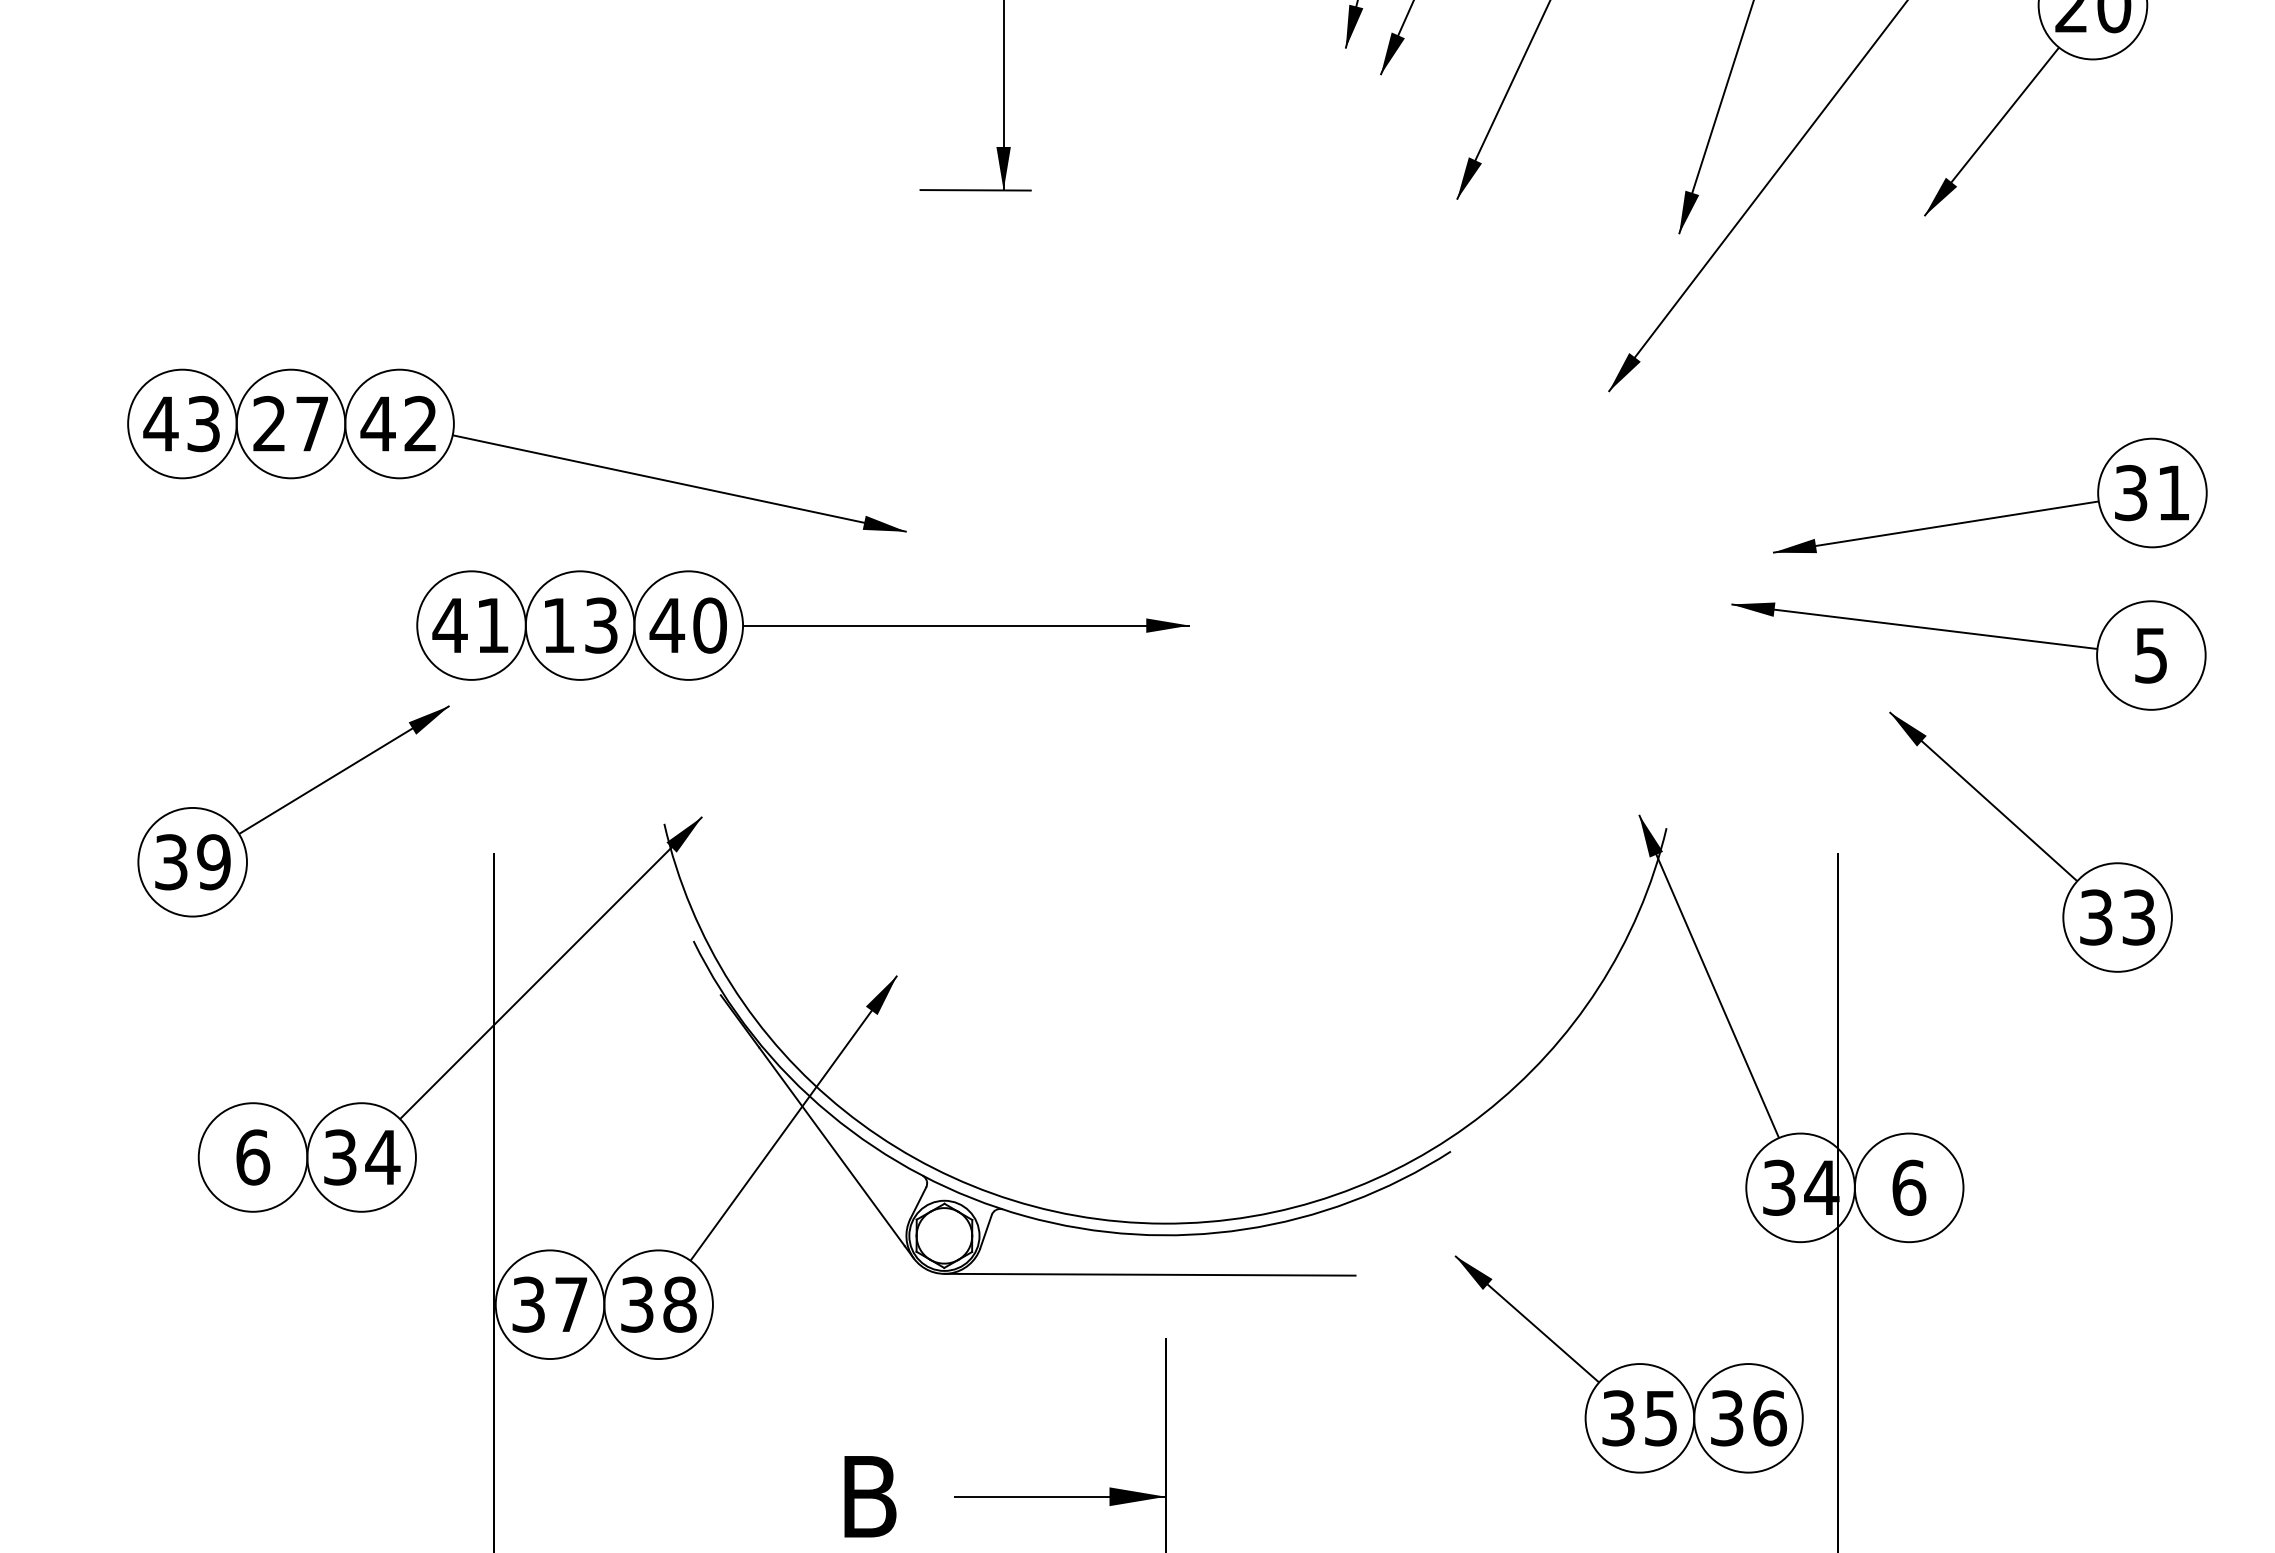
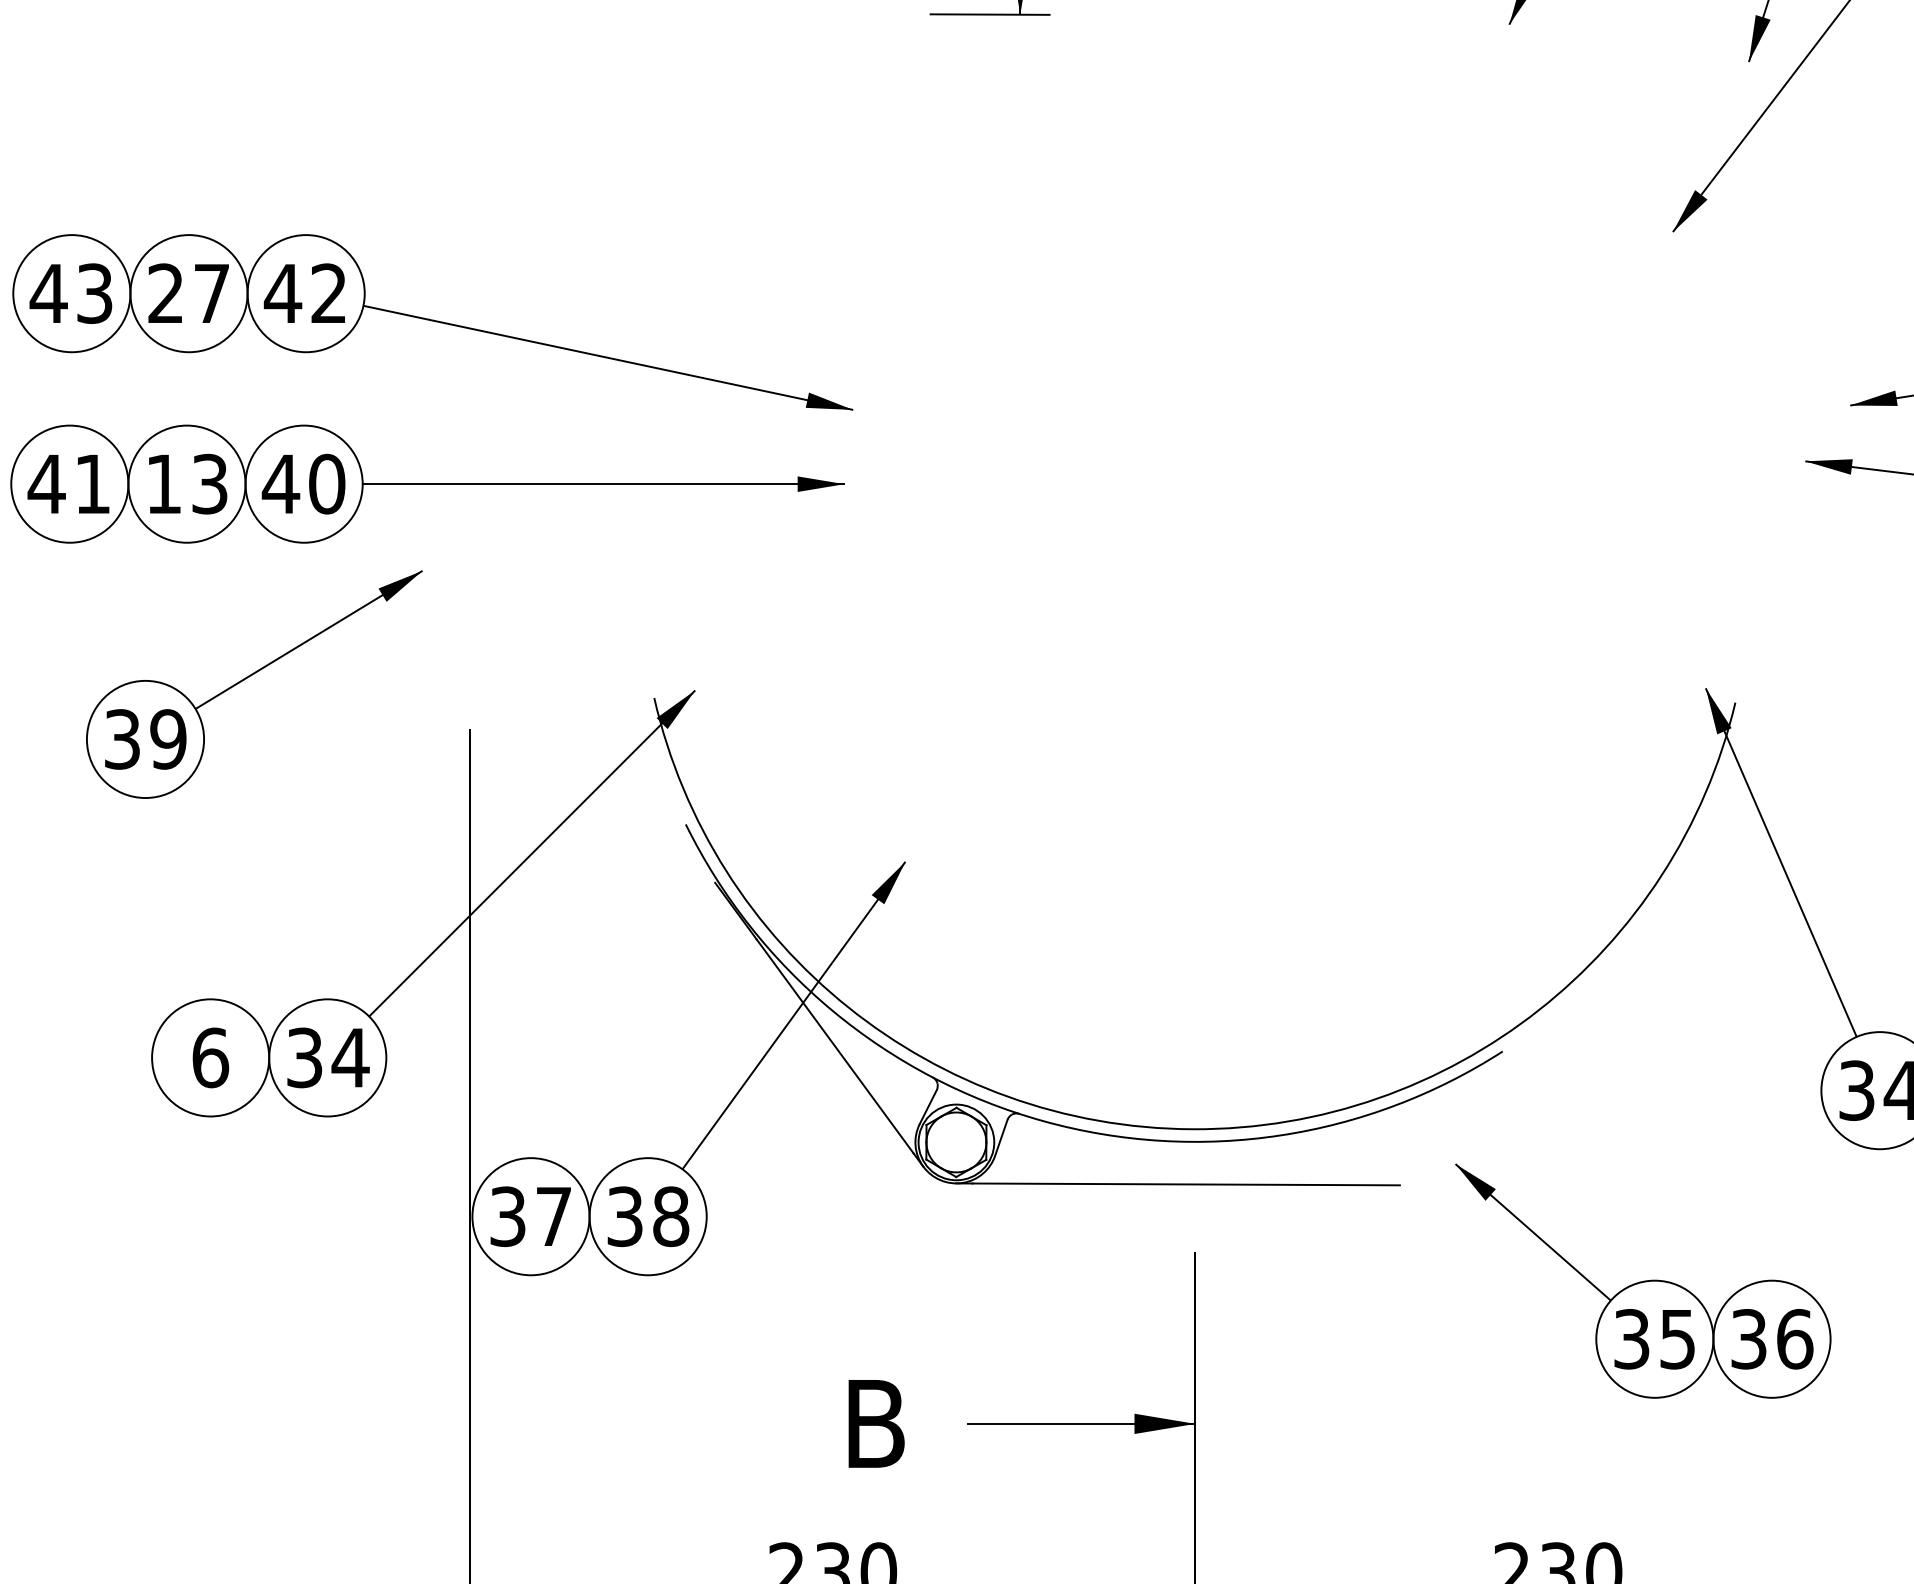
part: (516, 450) -> (432, 322), moved
part: (802, 625) -> (426, 484), moved
part: (1628, 1364) -> (1642, 1281), moved

